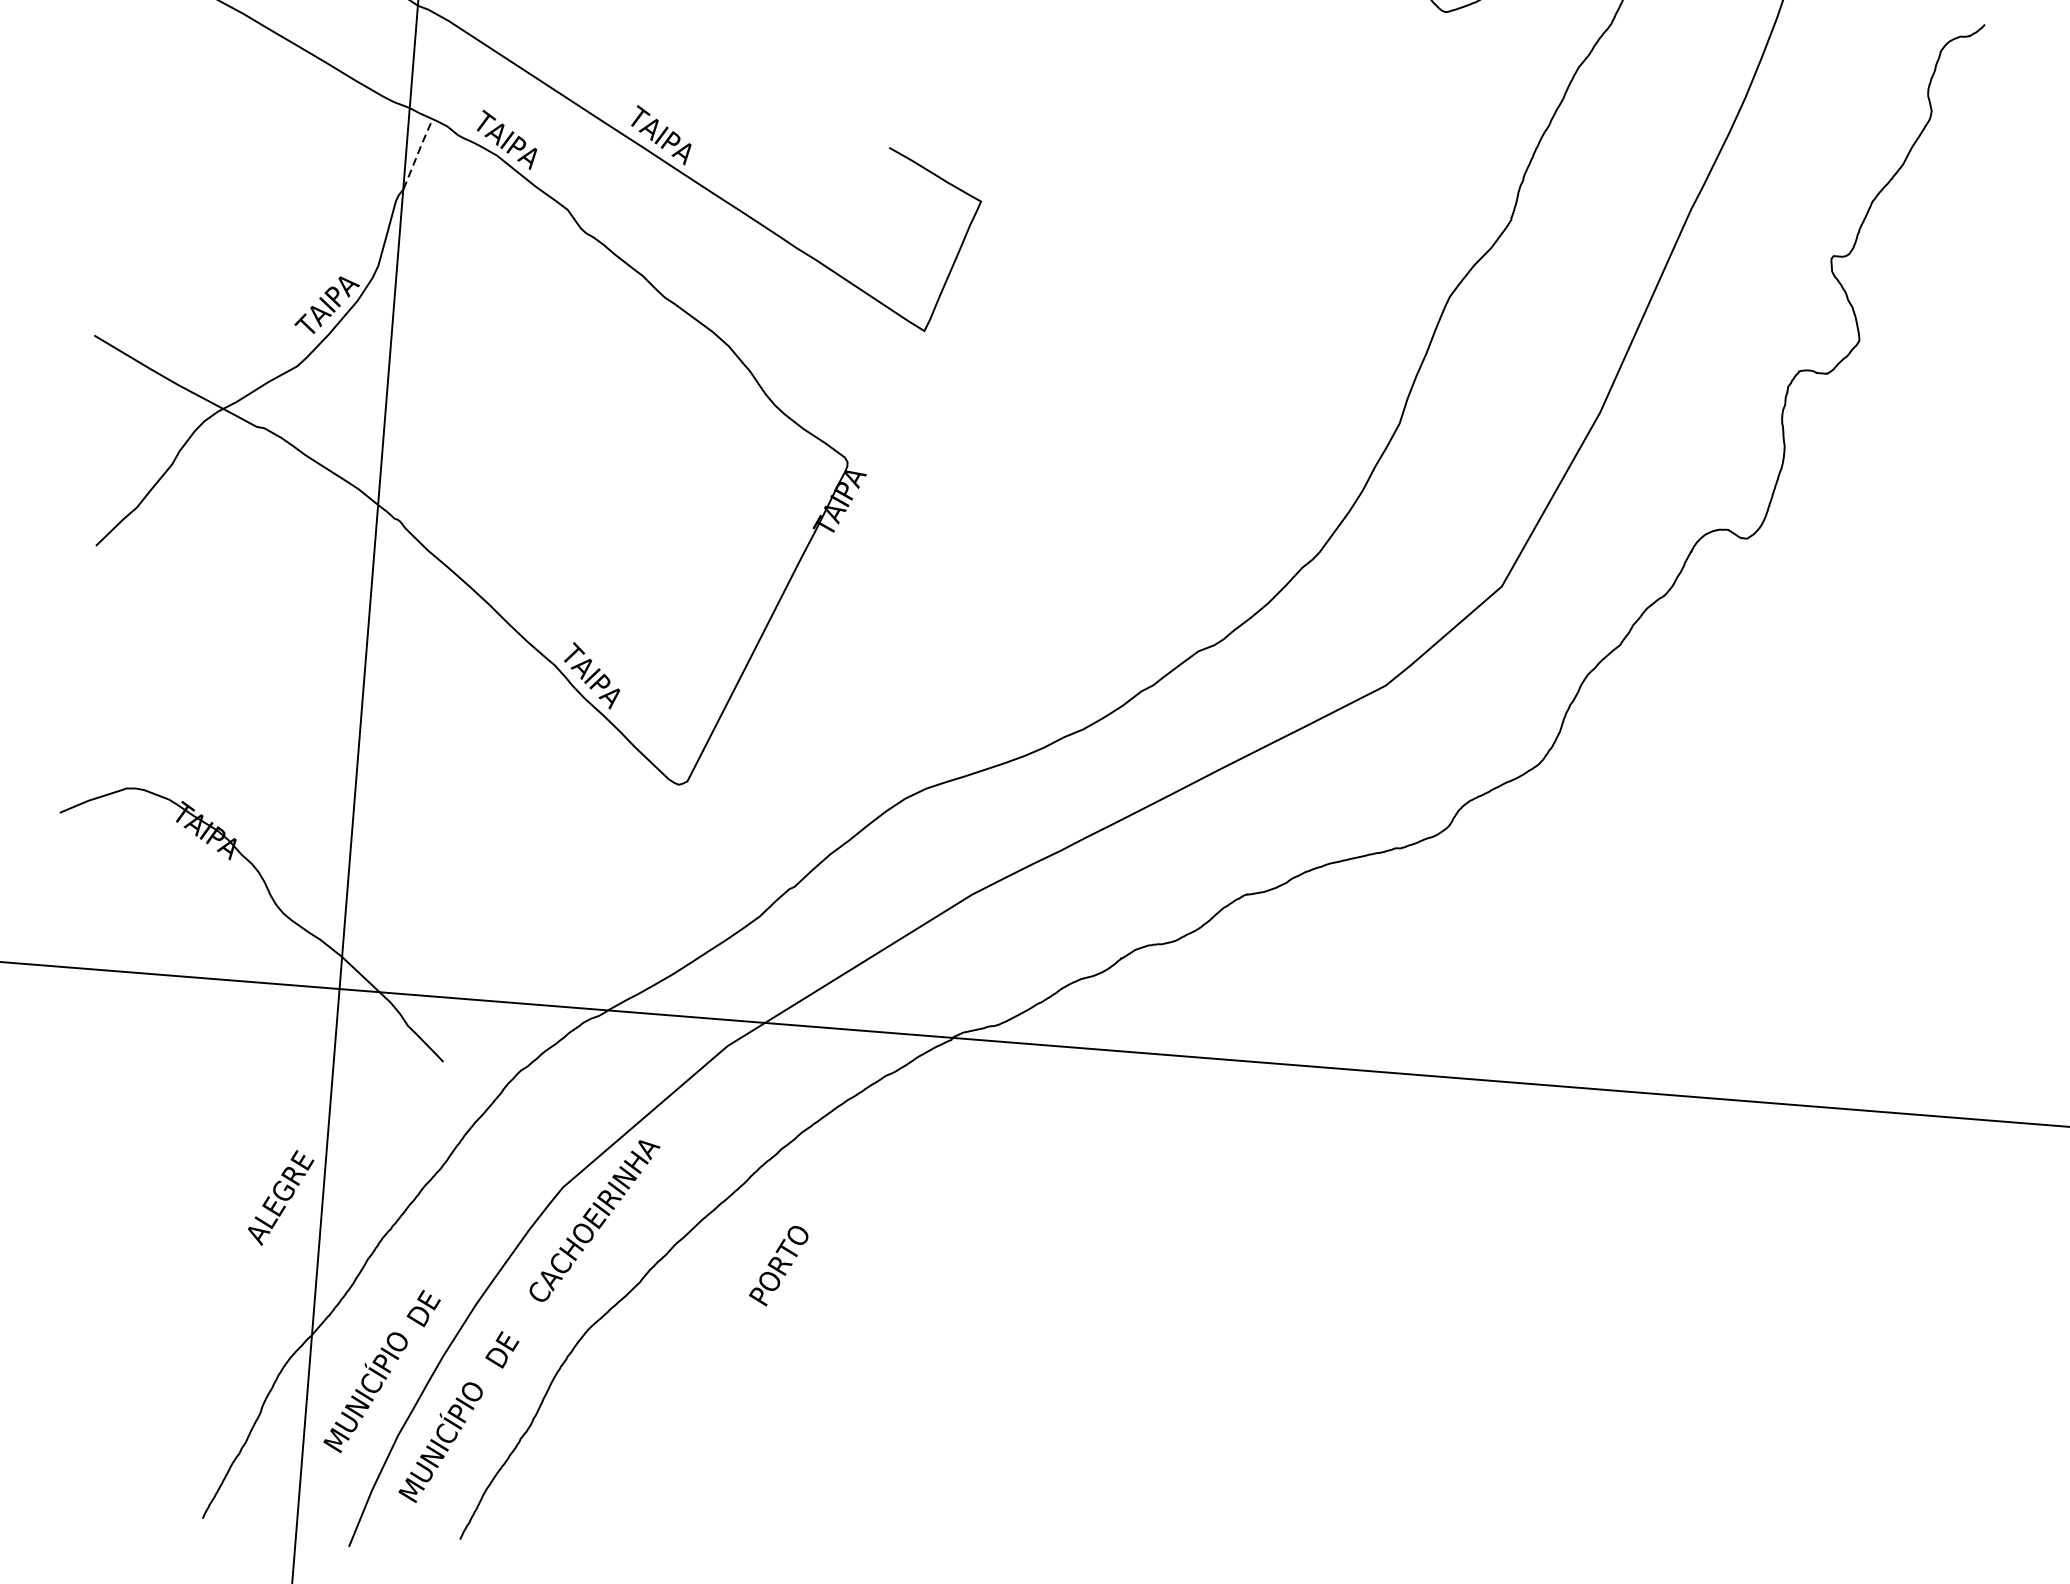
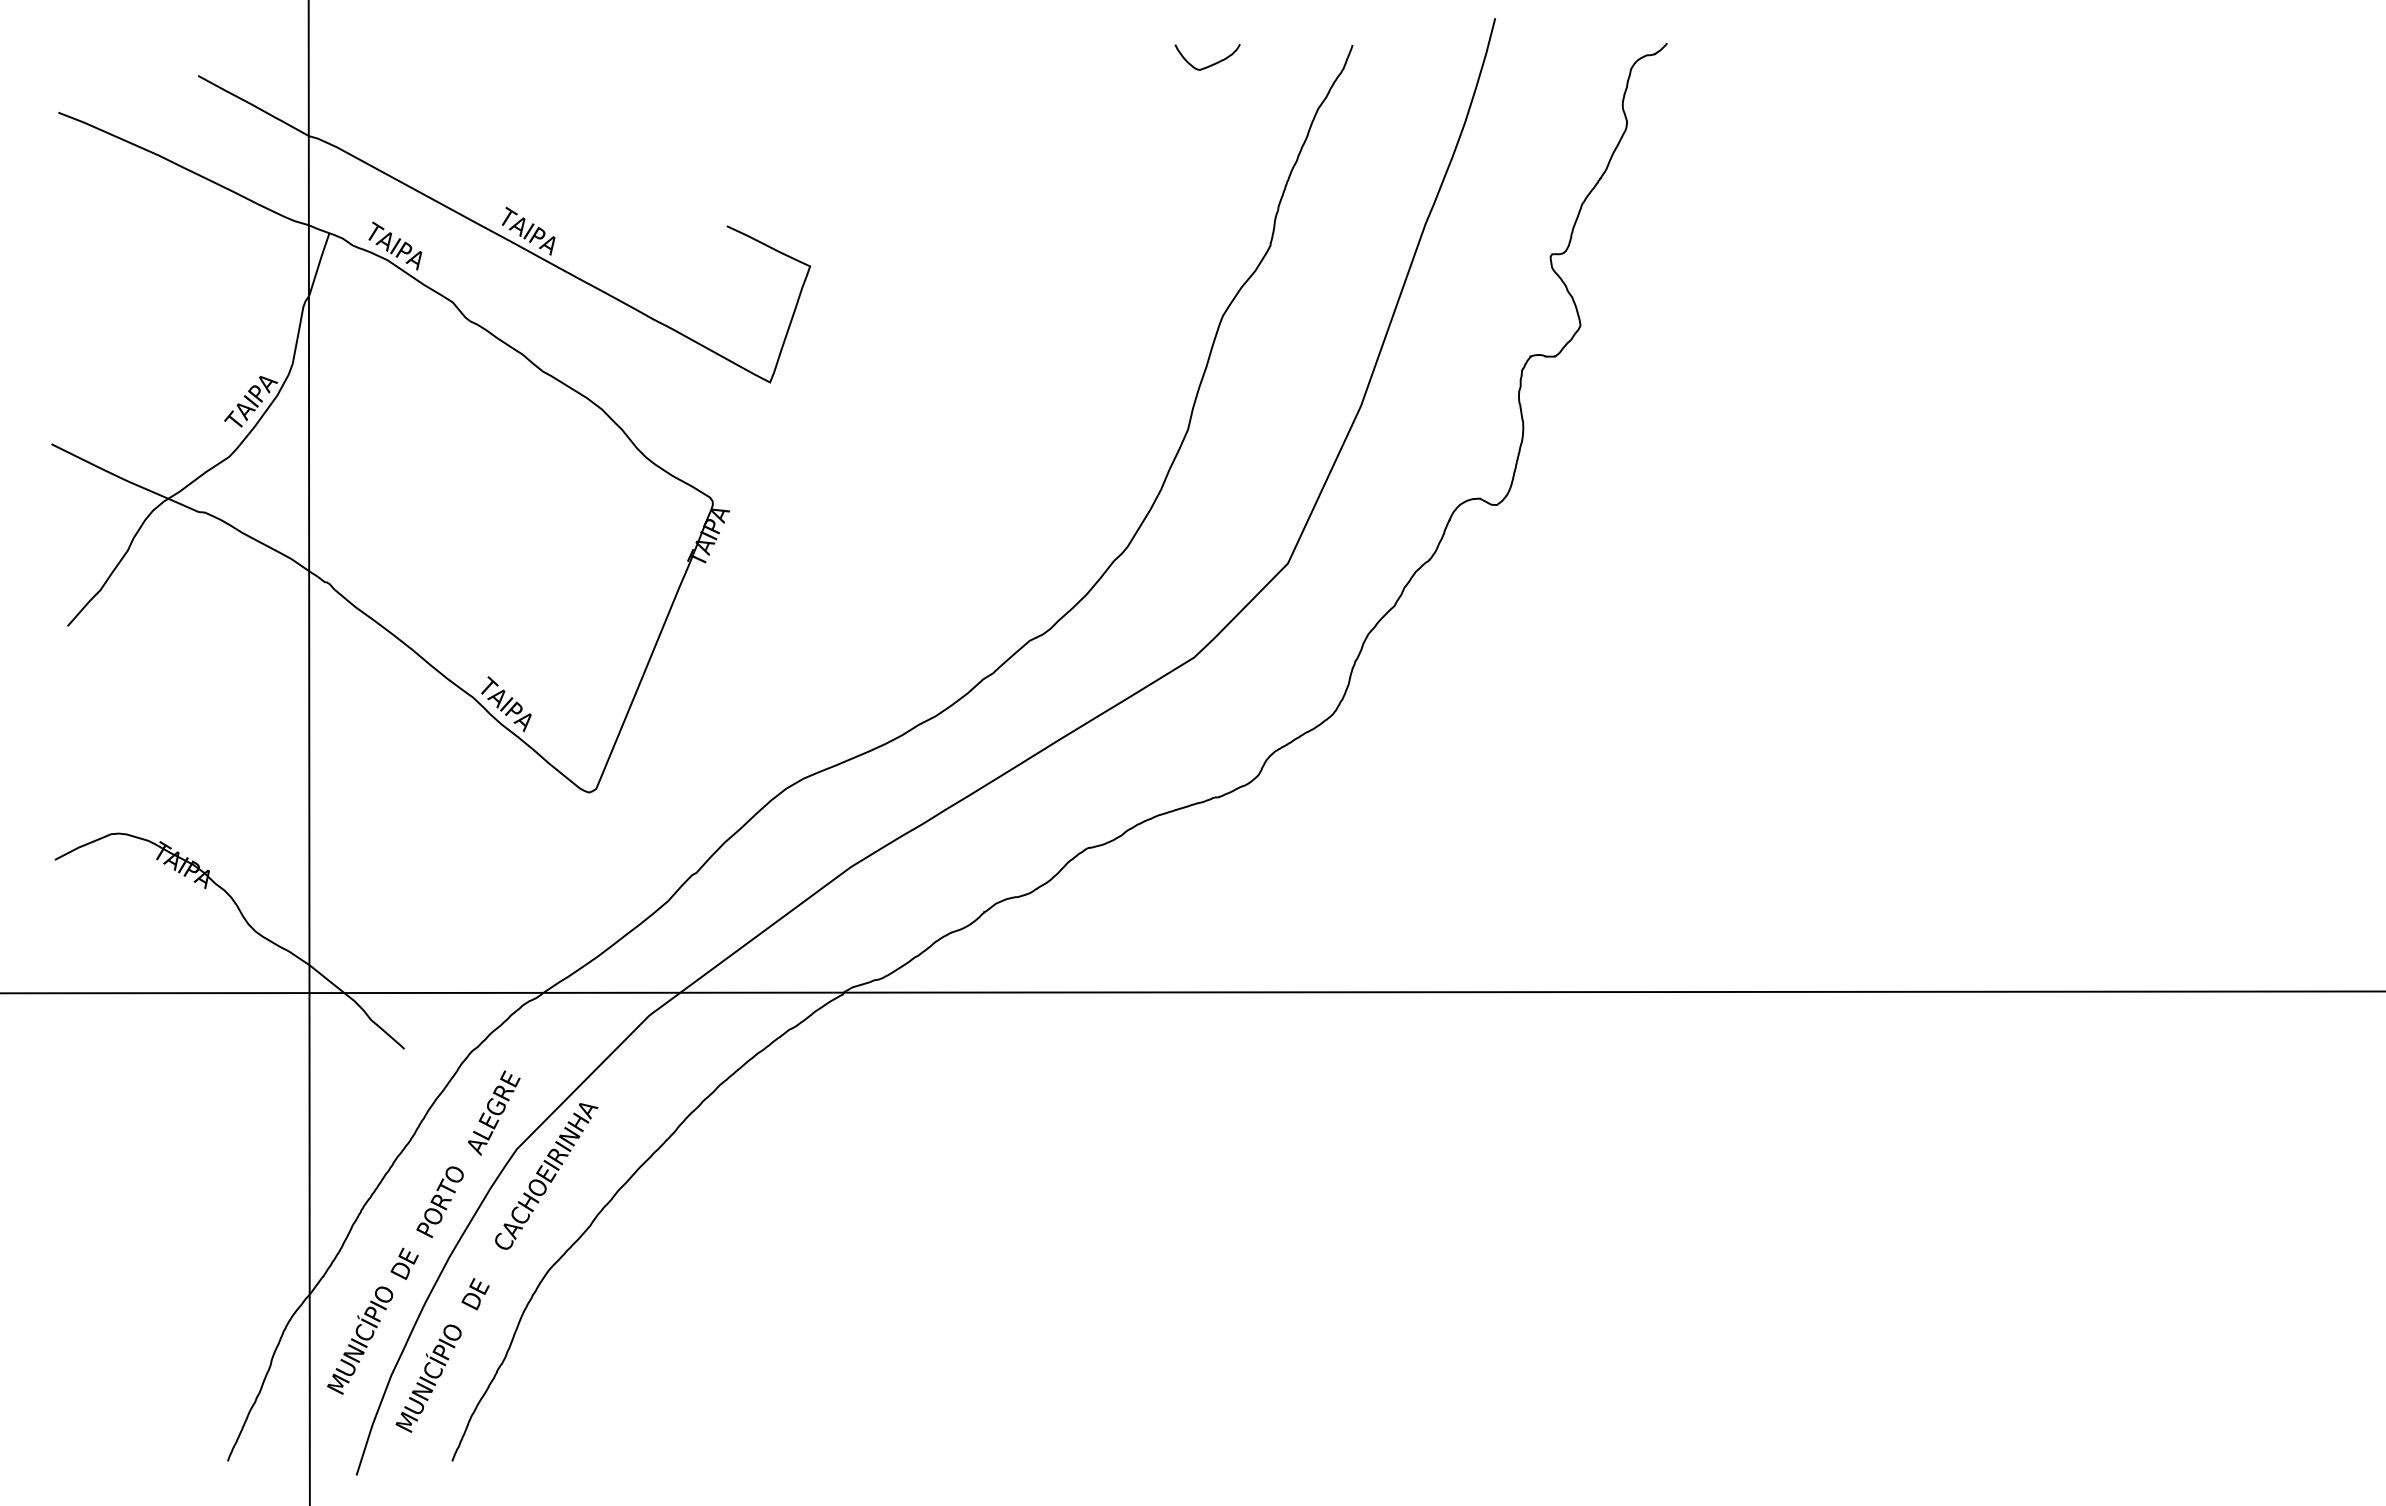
line: (418, 152) -> (319, 263), dashed -> solid
text: (281, 1197) -> (494, 1112), moved
text: (778, 1266) -> (439, 1202), moved

